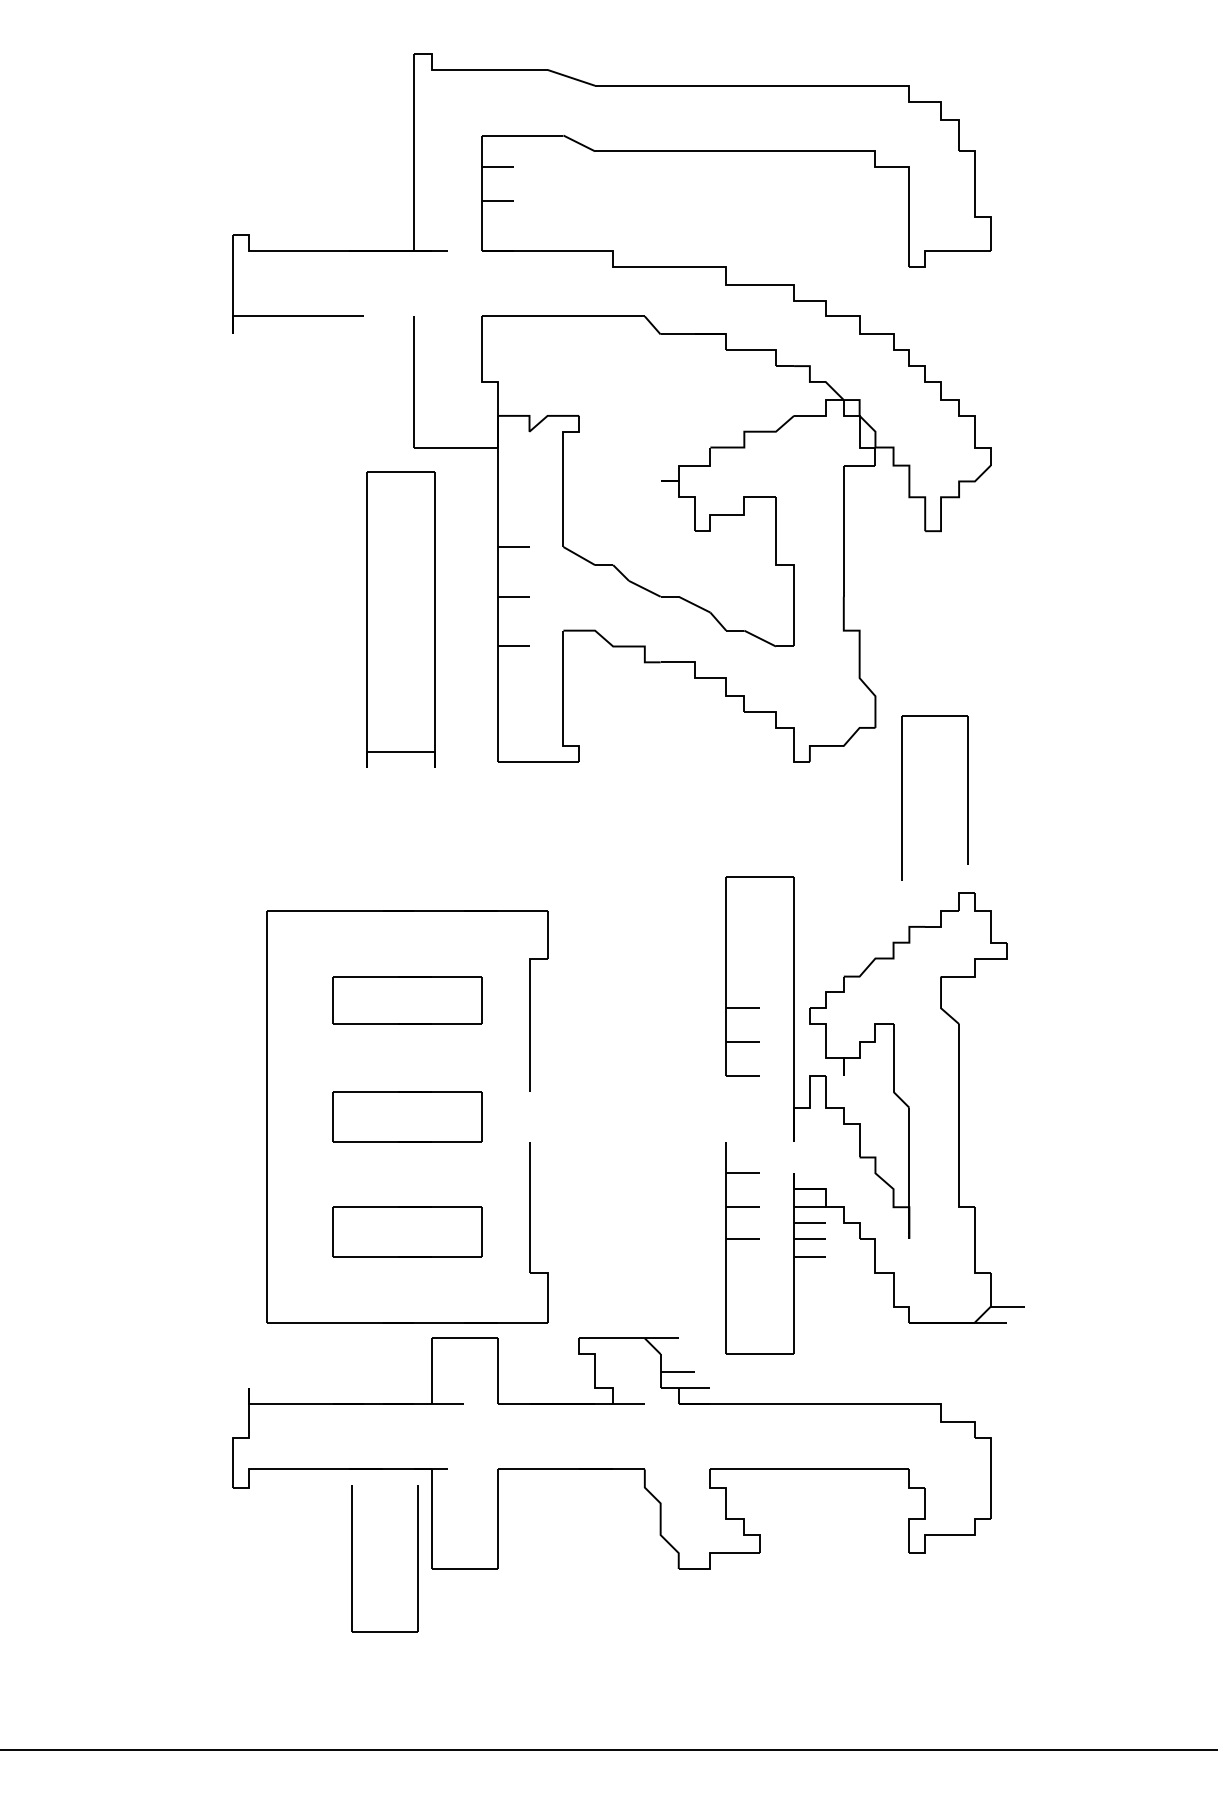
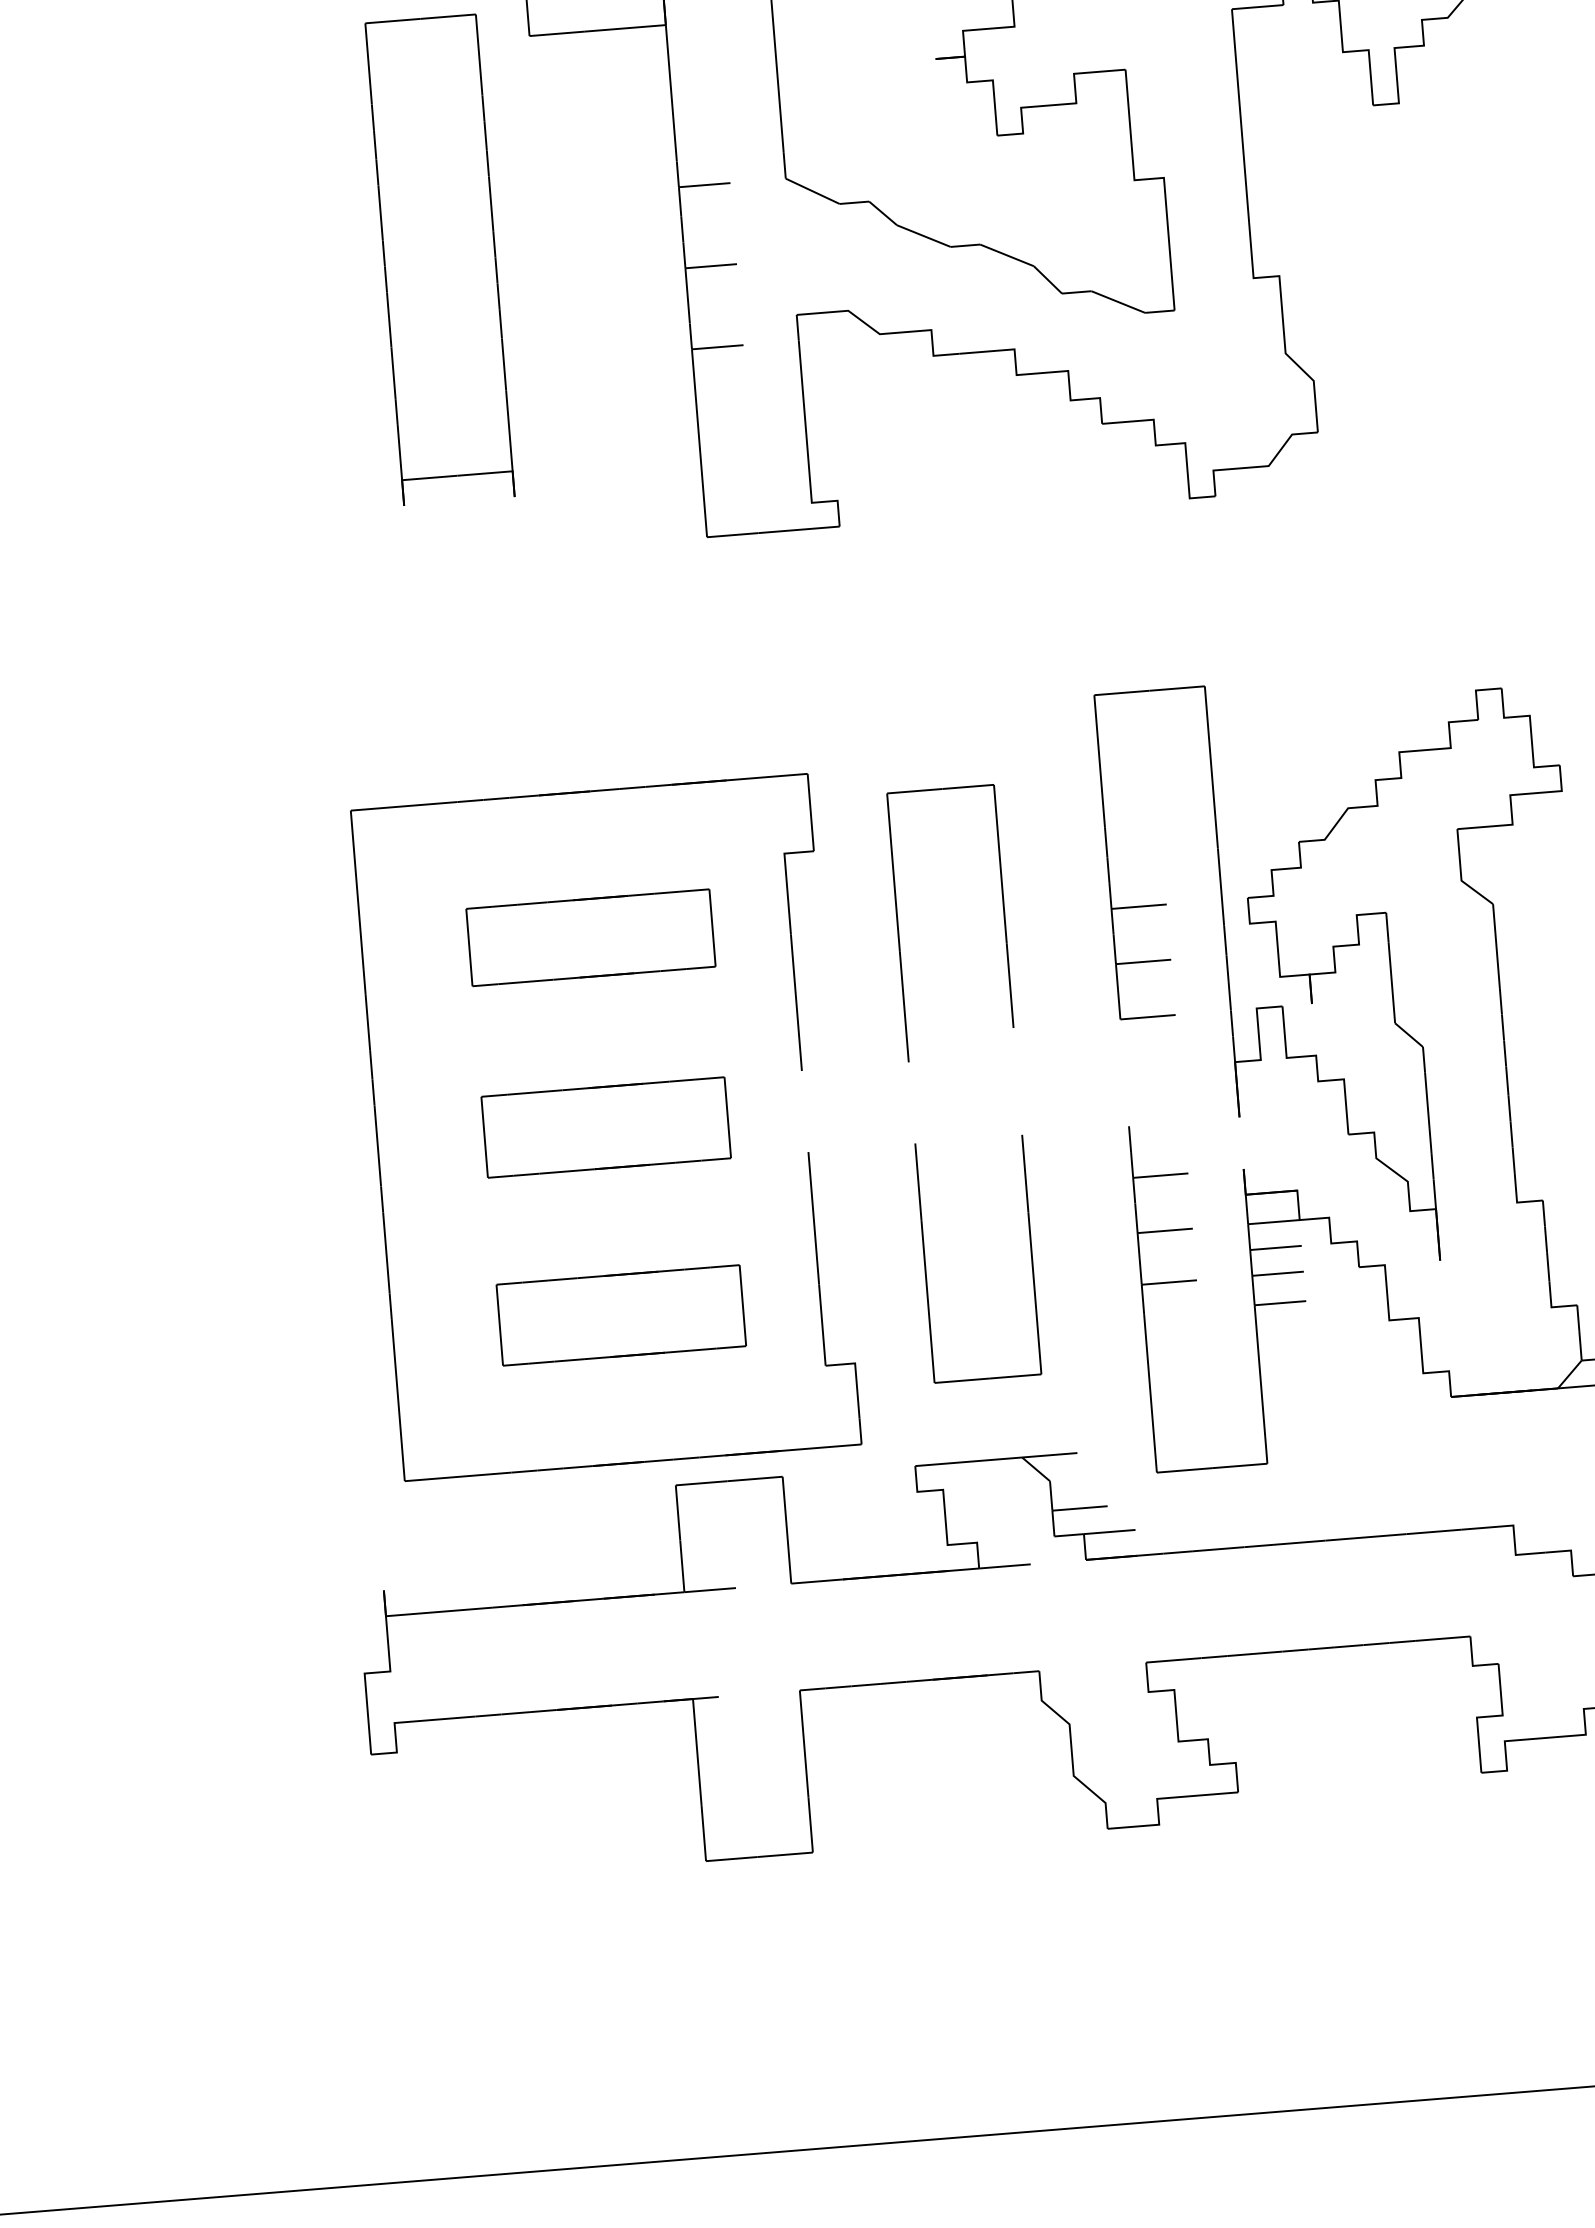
part: (400, 619) -> (439, 259), moved
part: (902, 797) -> (898, 926), moved
part: (352, 1558) -> (925, 1263), moved

